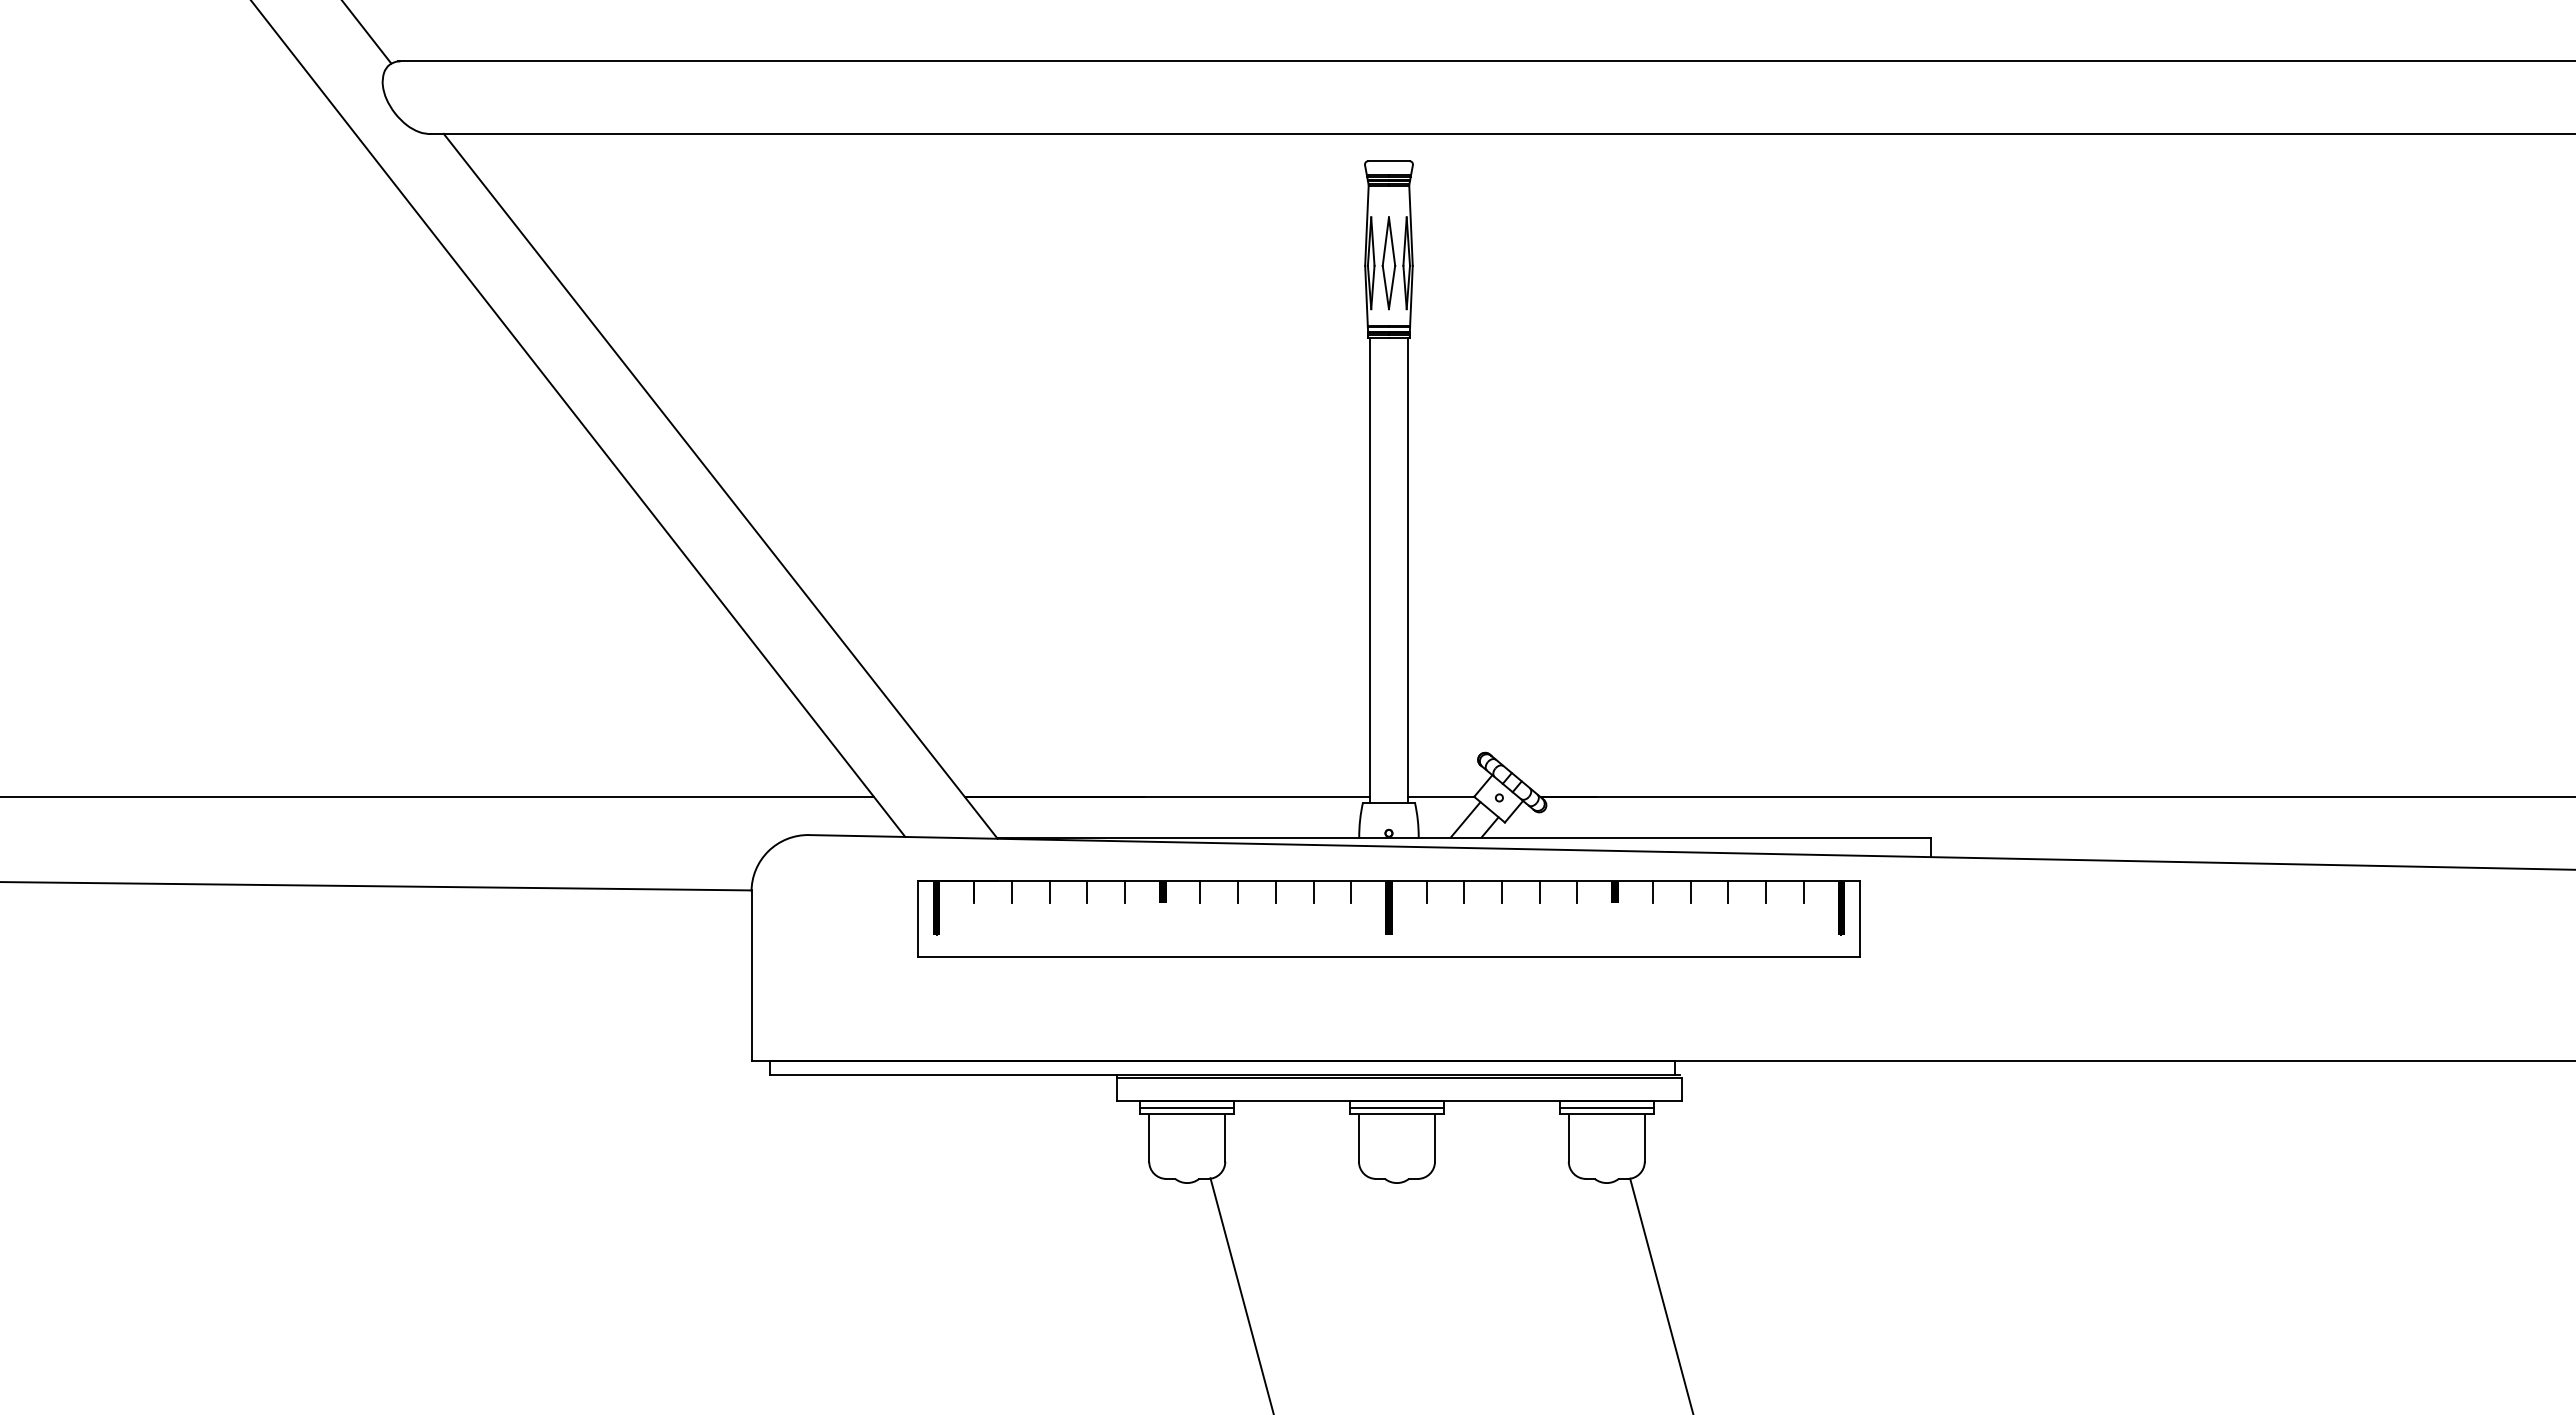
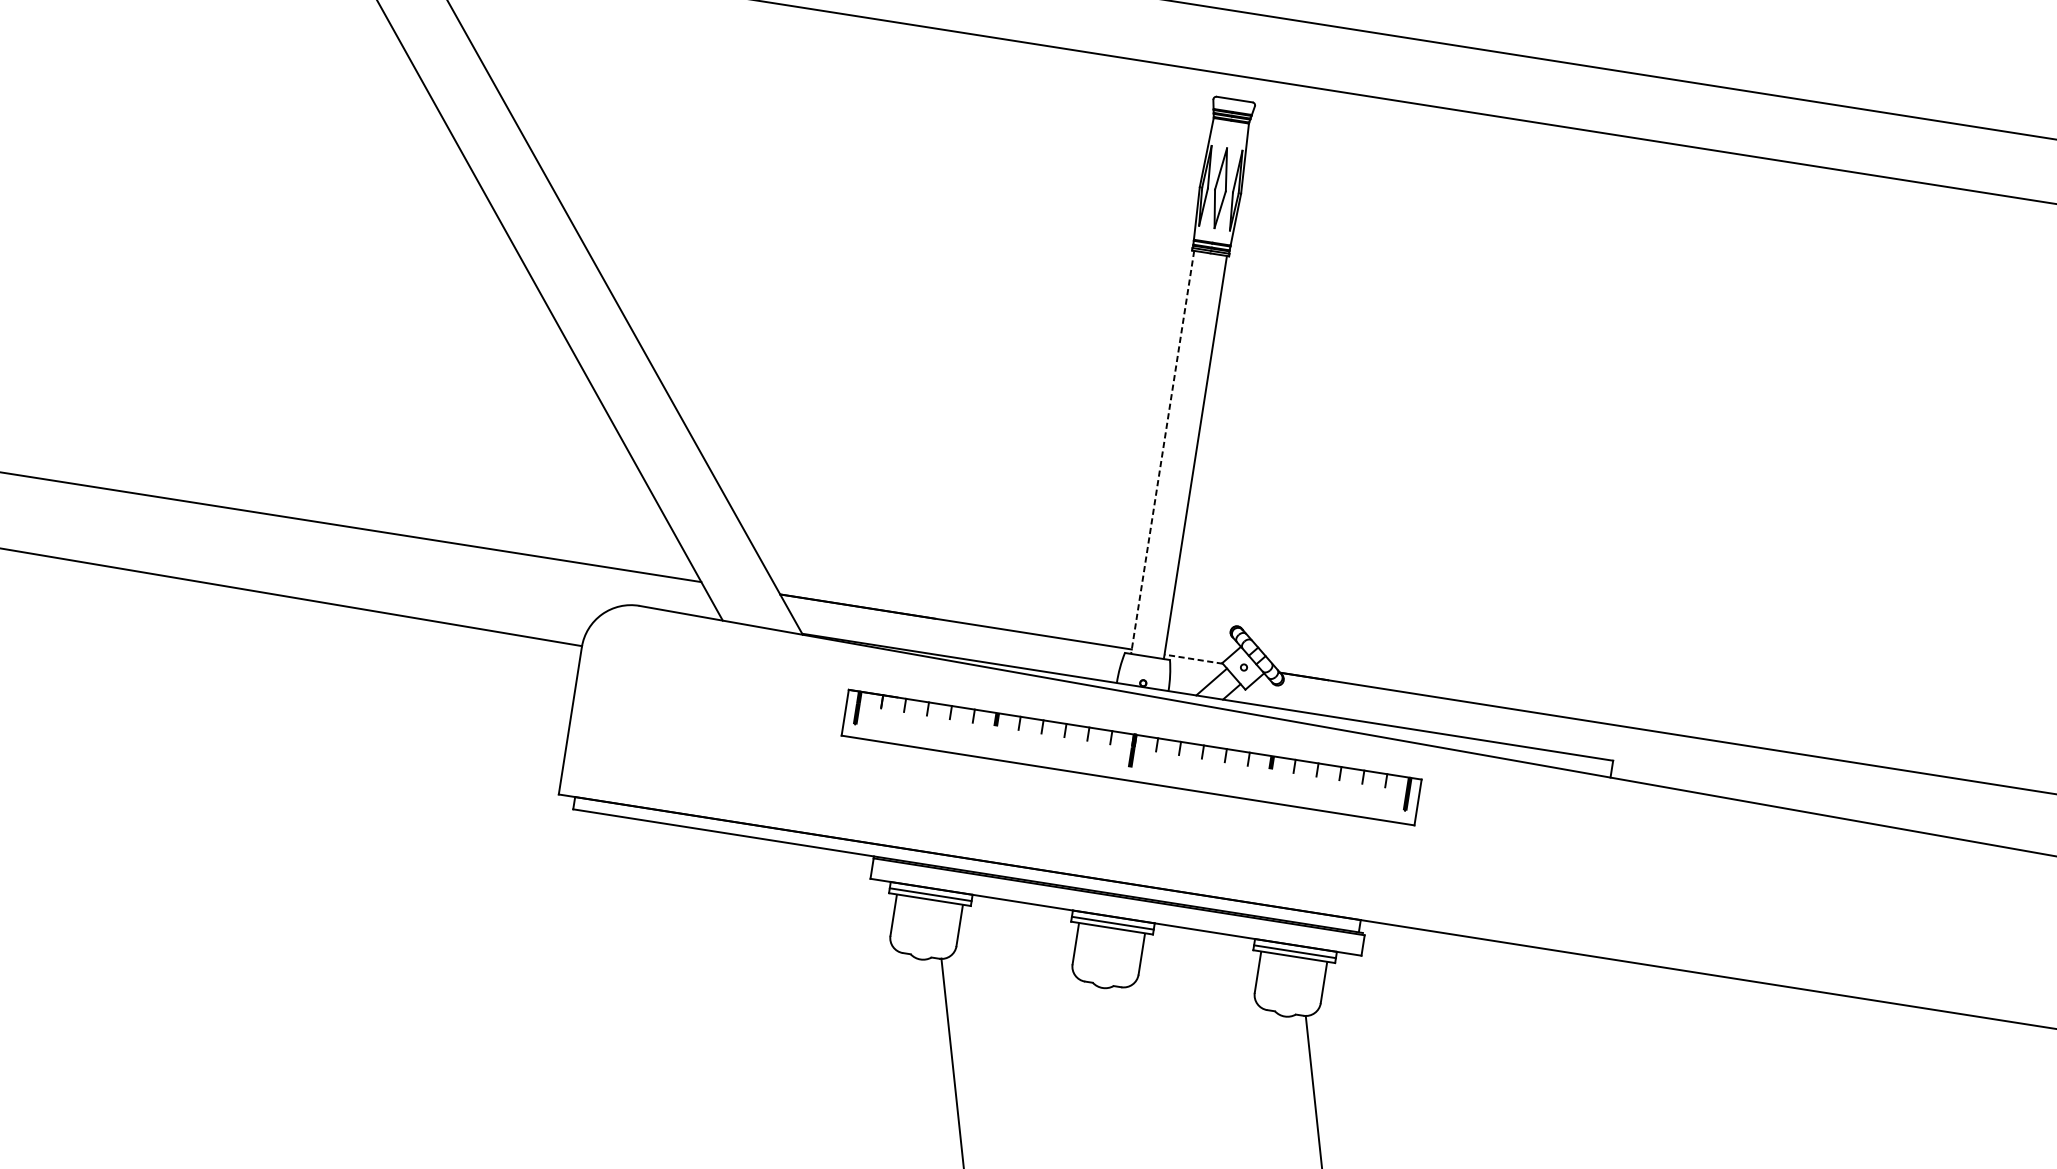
line: (1370, 570) -> (1162, 452), solid -> dashed
line: (1441, 797) -> (1193, 659), solid -> dashed
part: (1388, 918) -> (1131, 757), size x0.7

